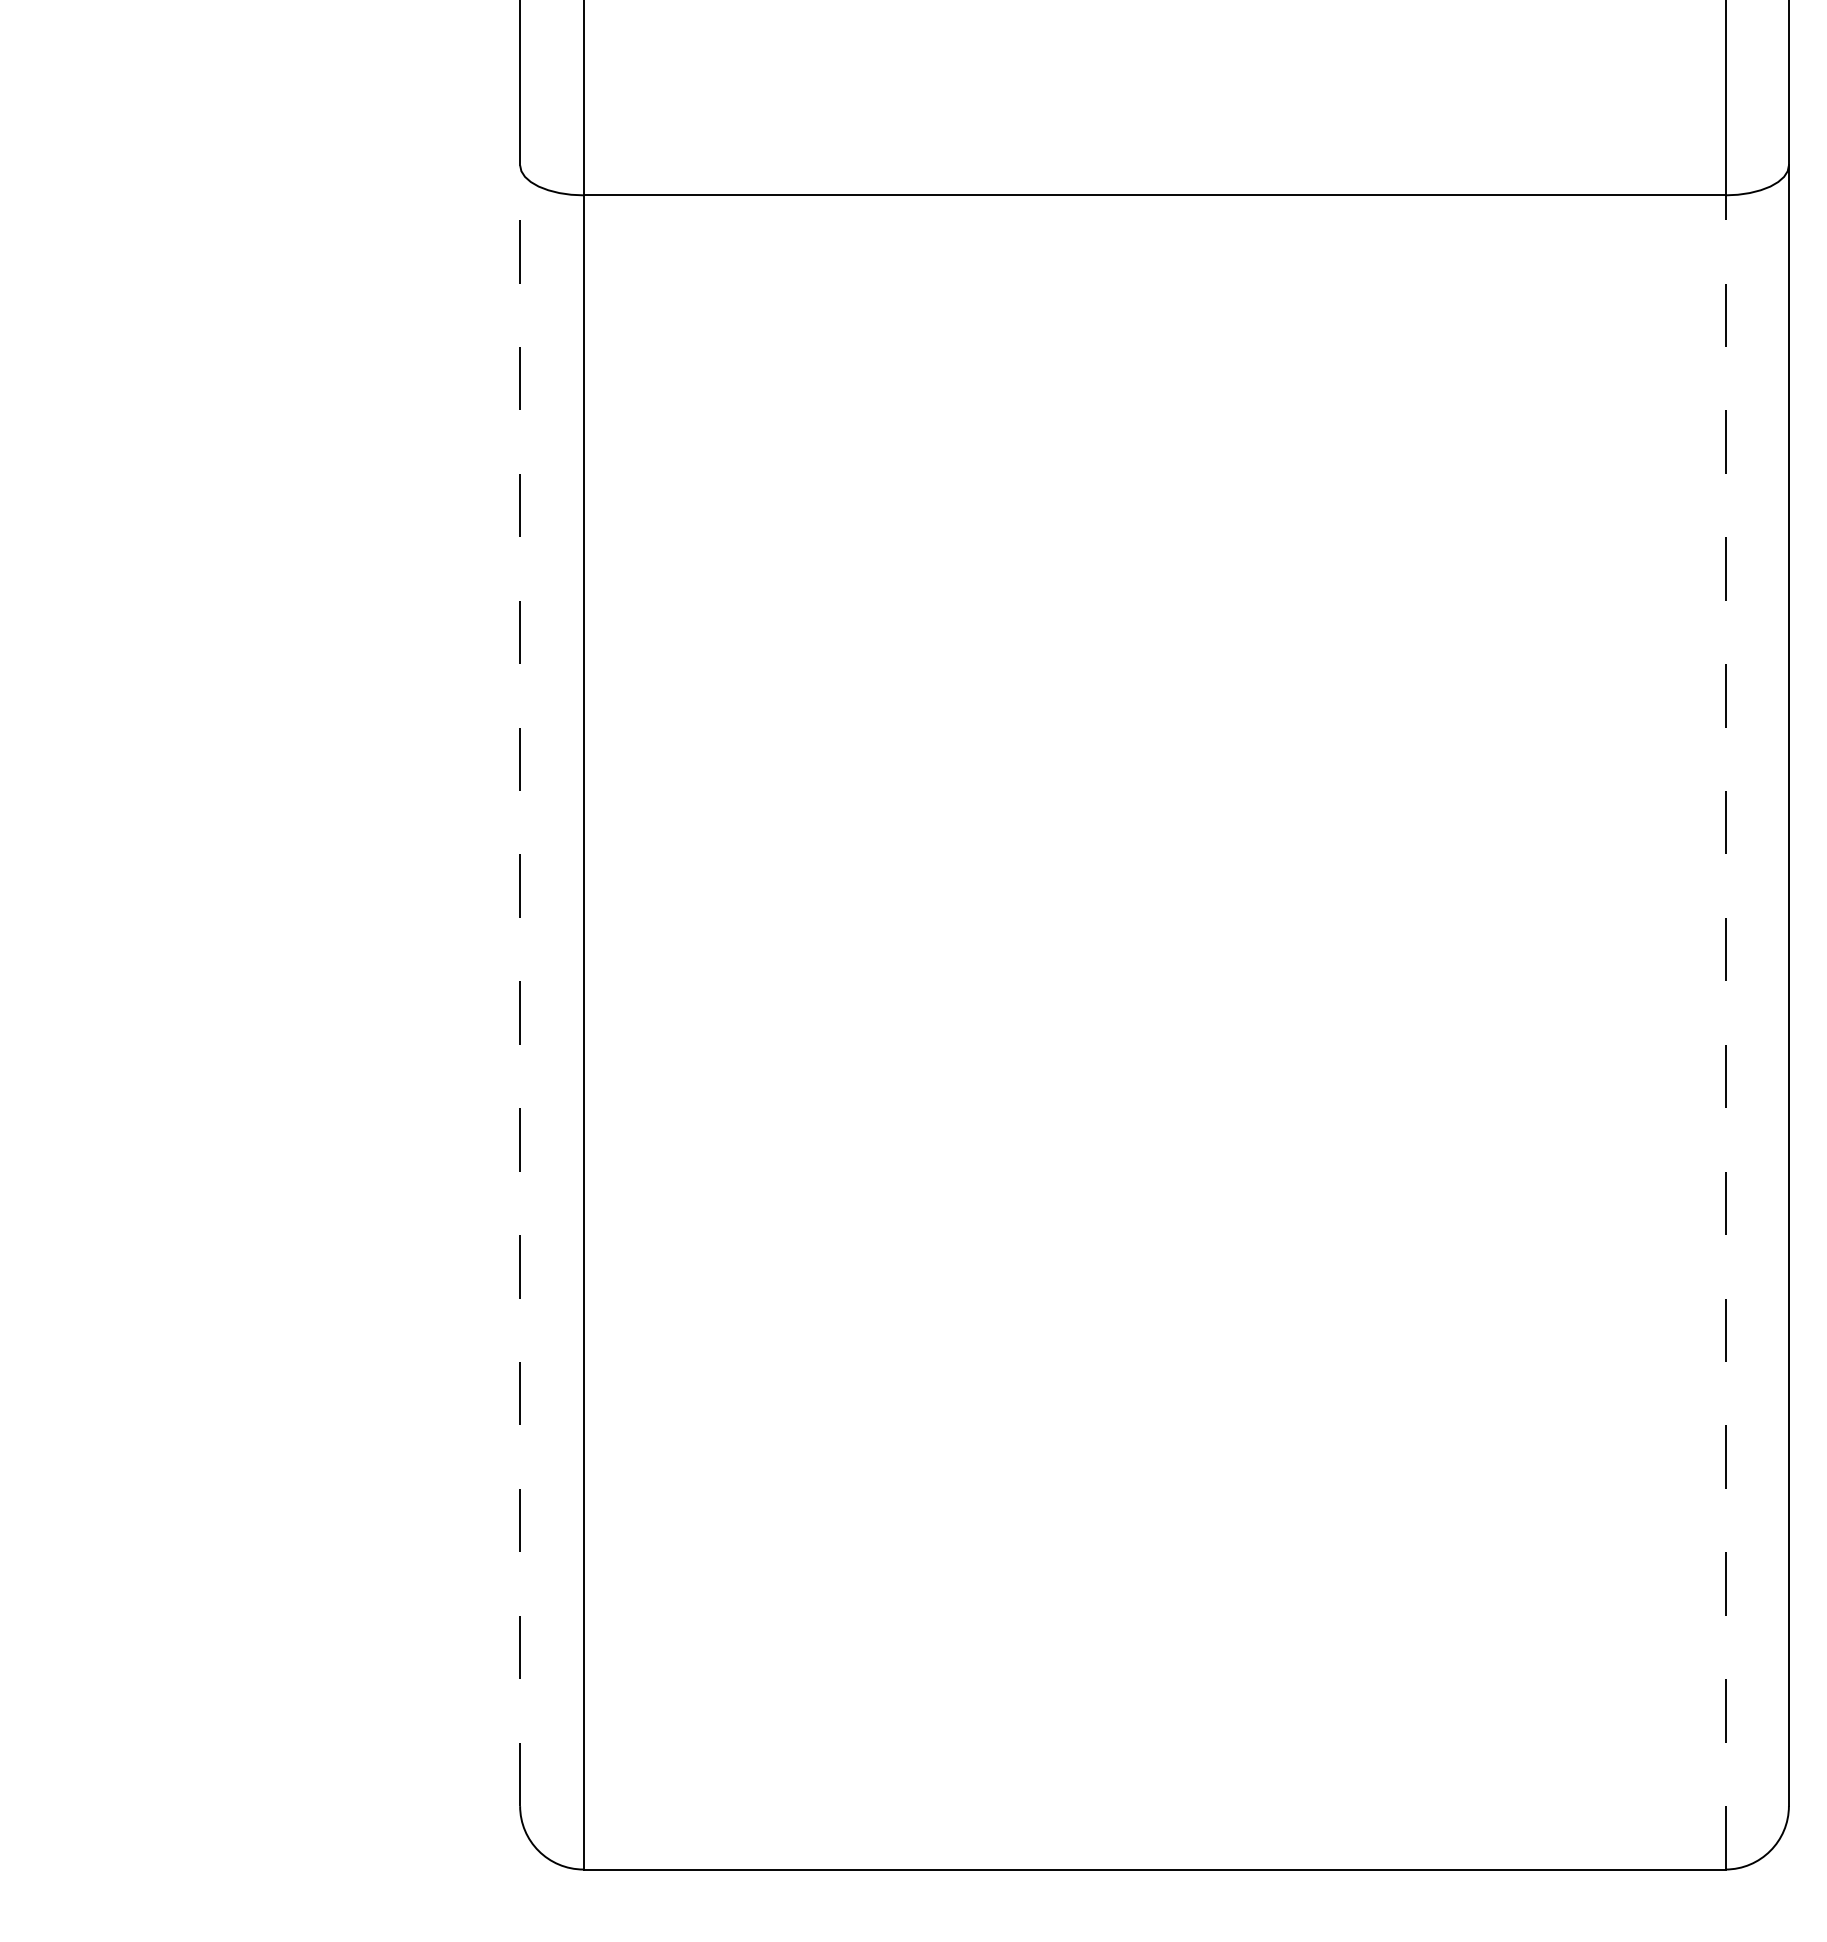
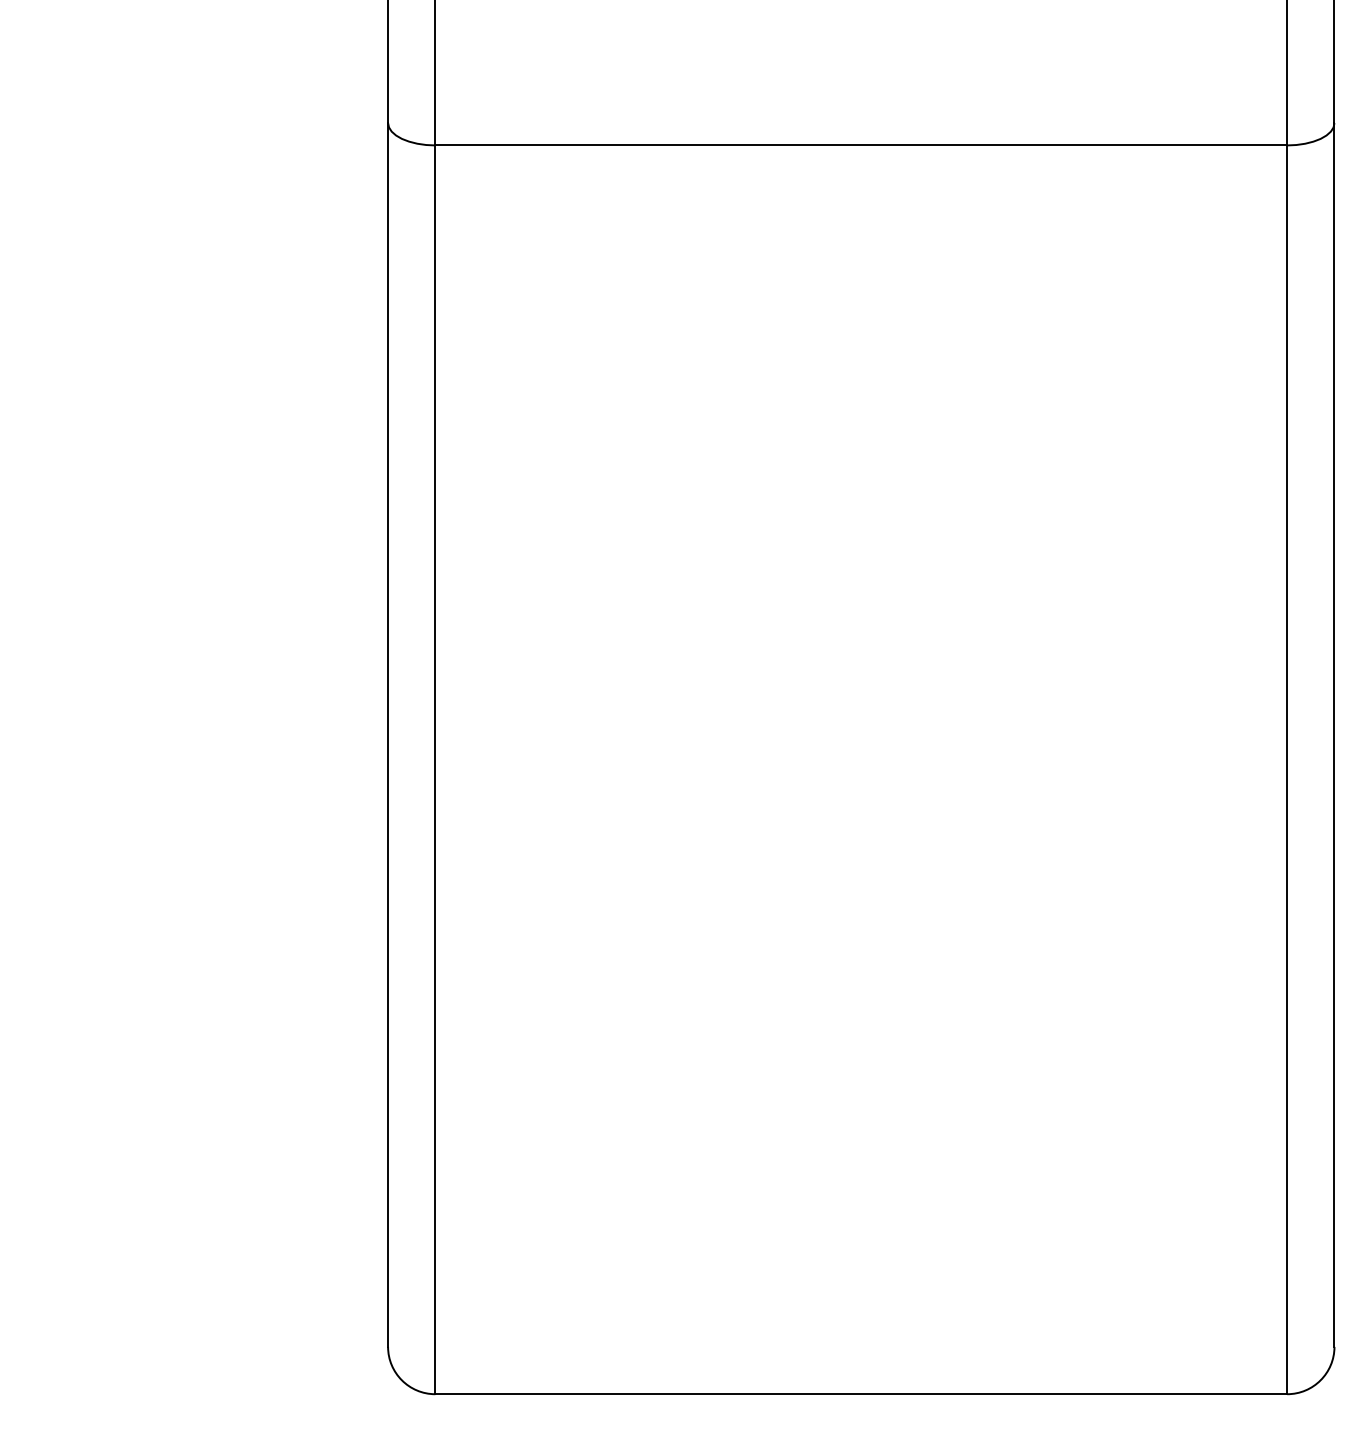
line: (520, 985) -> (388, 734), dashed -> solid
line: (1725, 1031) -> (1287, 769), dashed -> solid

